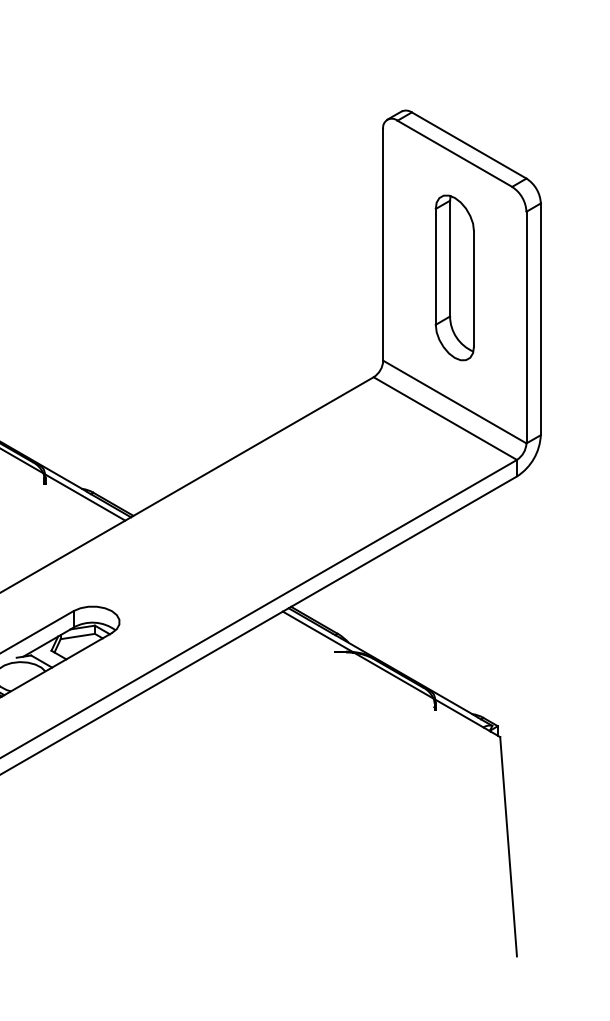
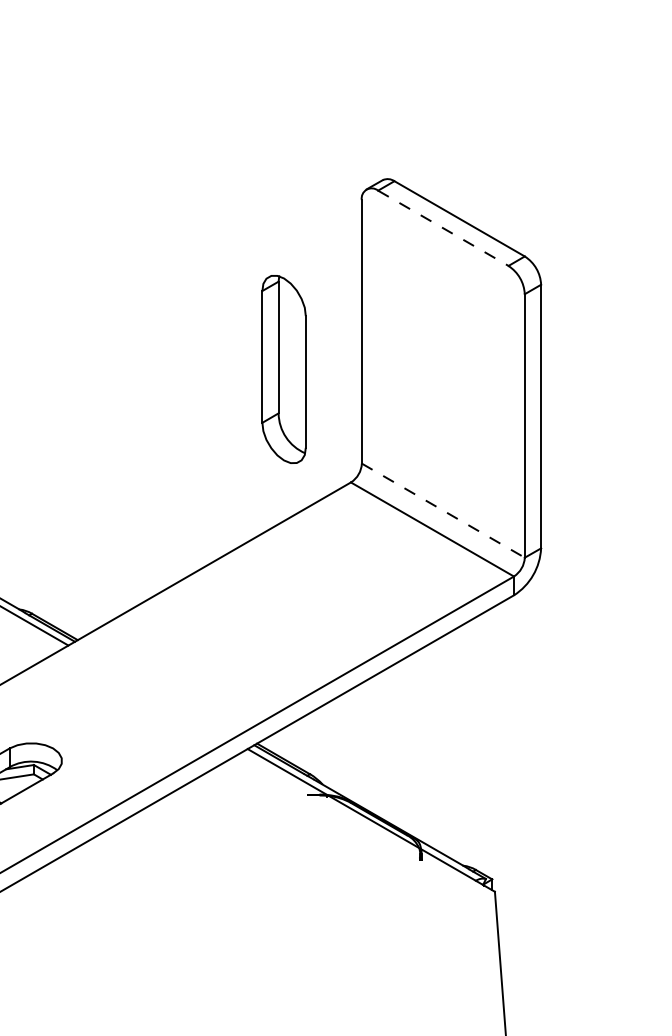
line: (455, 154) -> (444, 229), solid -> dashed
part: (454, 277) -> (283, 368), moved
line: (454, 402) -> (442, 511), solid -> dashed

